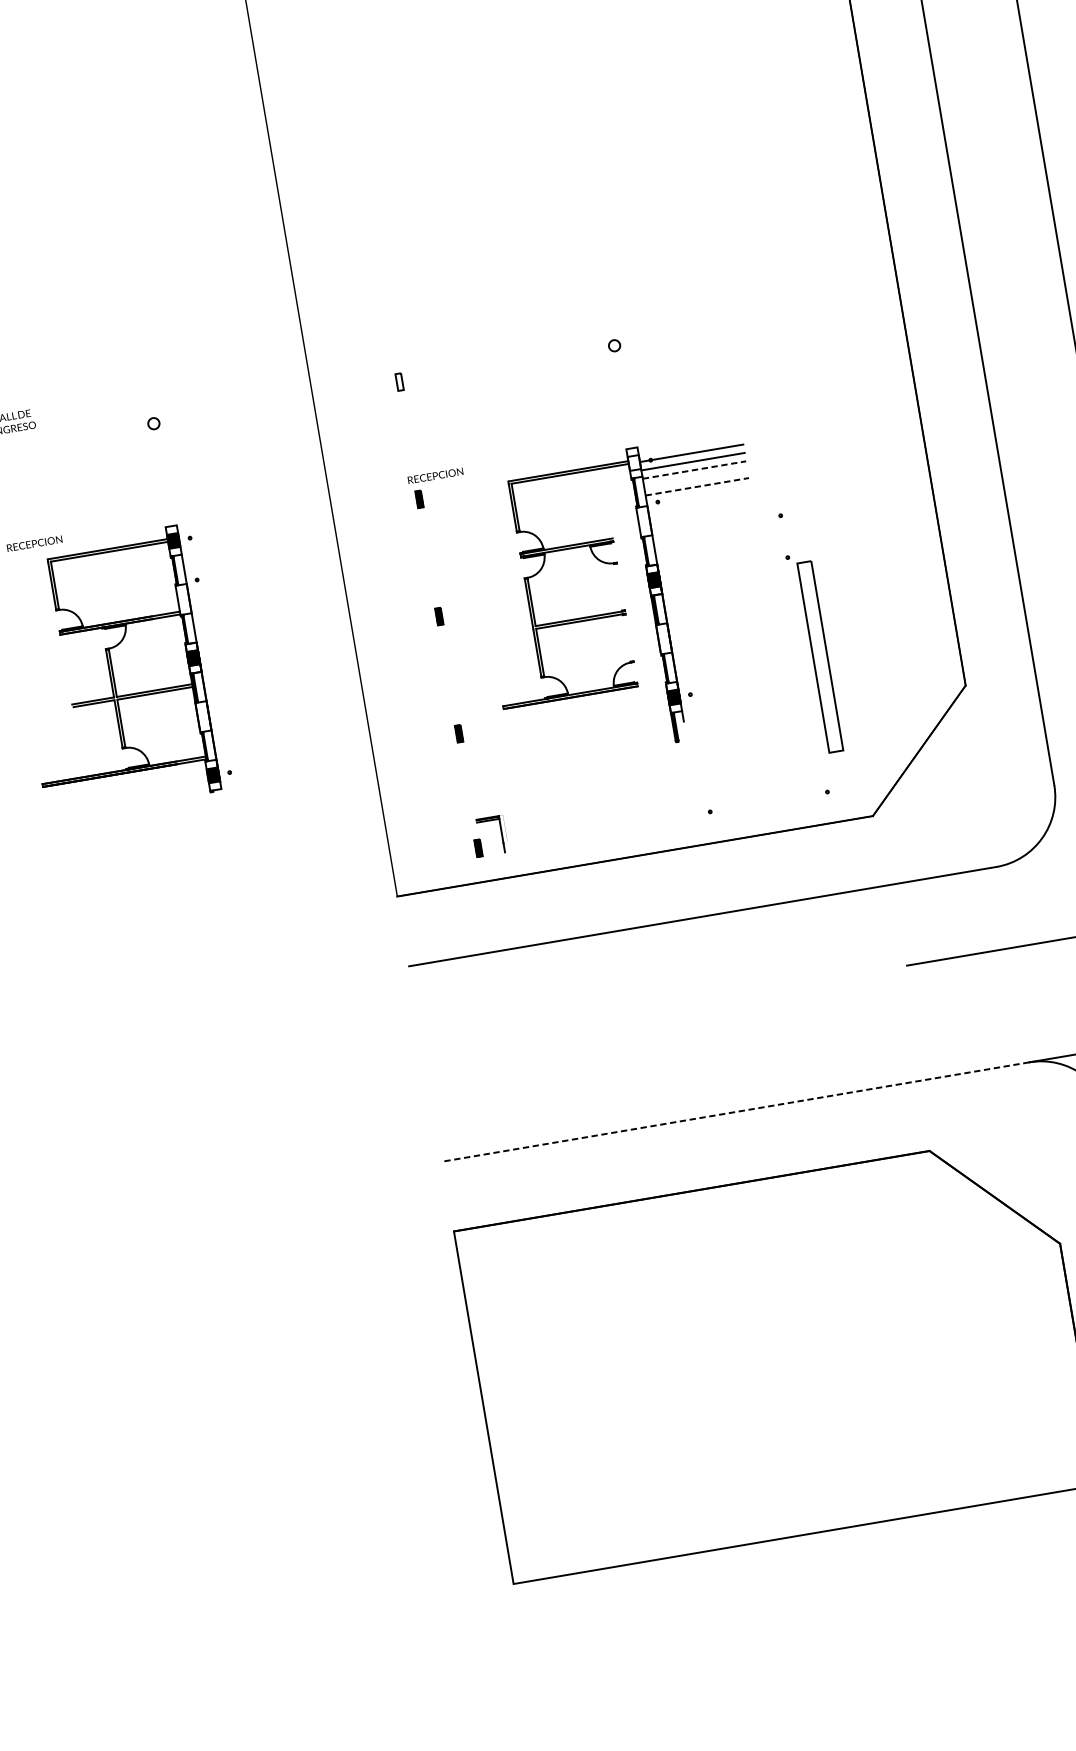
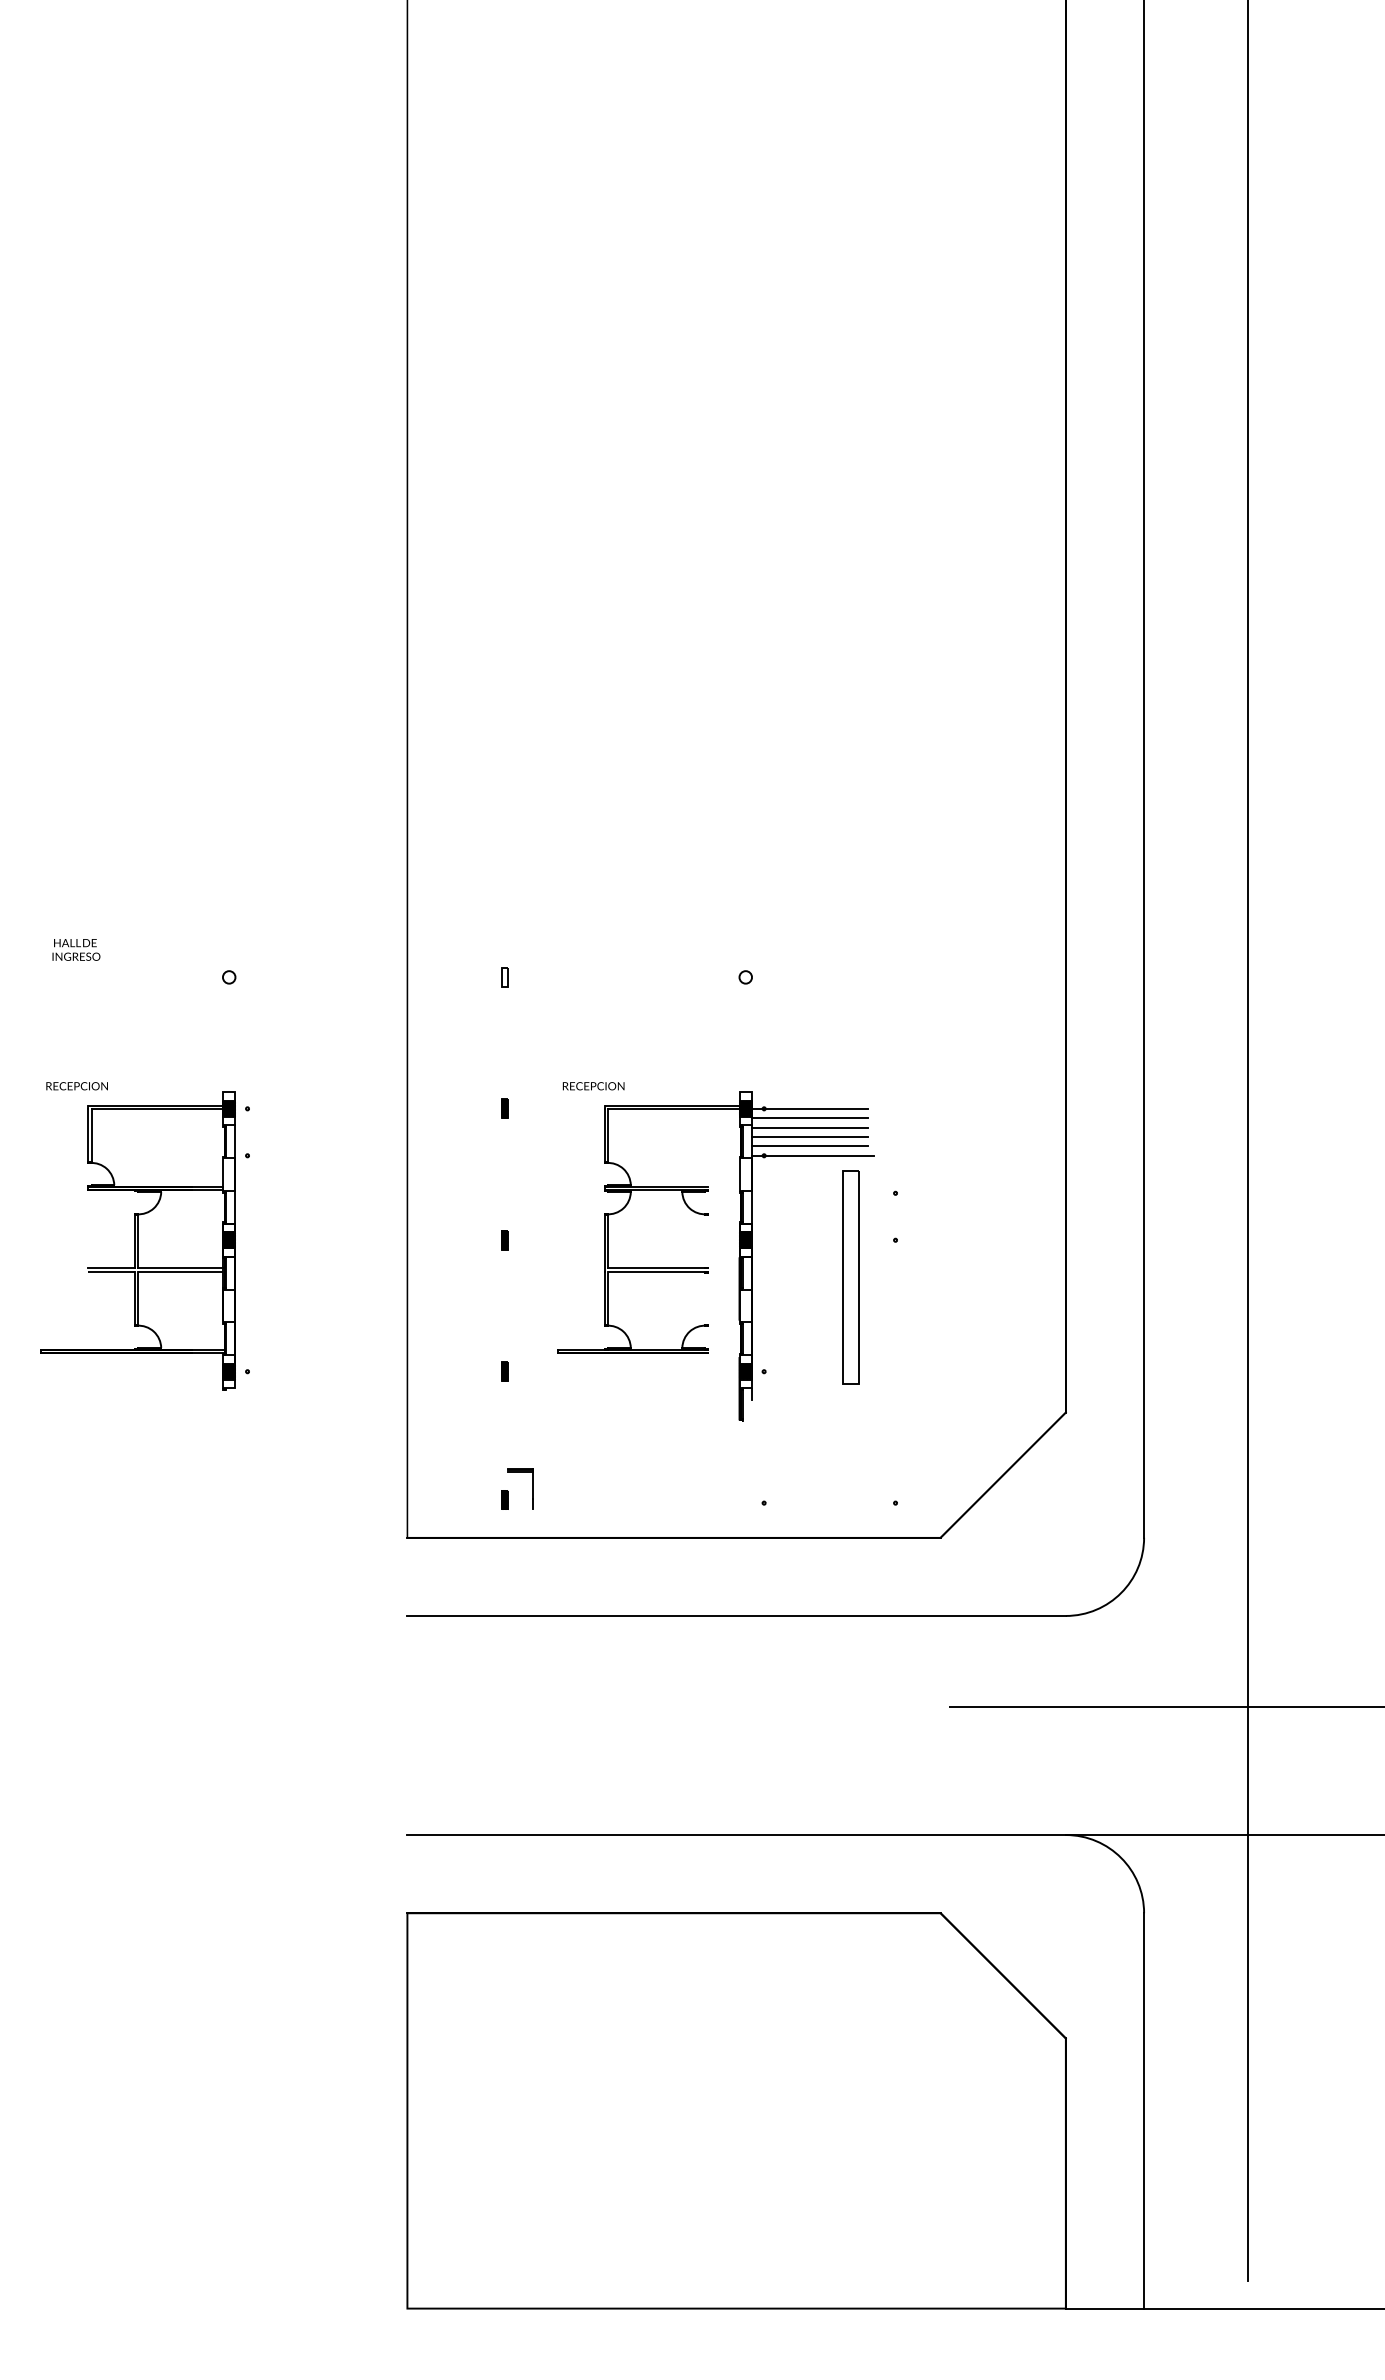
hatch: (634, 462) -> (745, 1108), added
line: (694, 470) -> (809, 1127), dashed -> solid
text: (435, 476) -> (593, 1086), moved
line: (695, 478) -> (809, 1137), added
line: (696, 486) -> (809, 1146), dashed -> solid
line: (701, 494) -> (813, 1155), added
part: (820, 656) -> (850, 1277), moved
line: (735, 1112) -> (736, 1835), dashed -> solid

